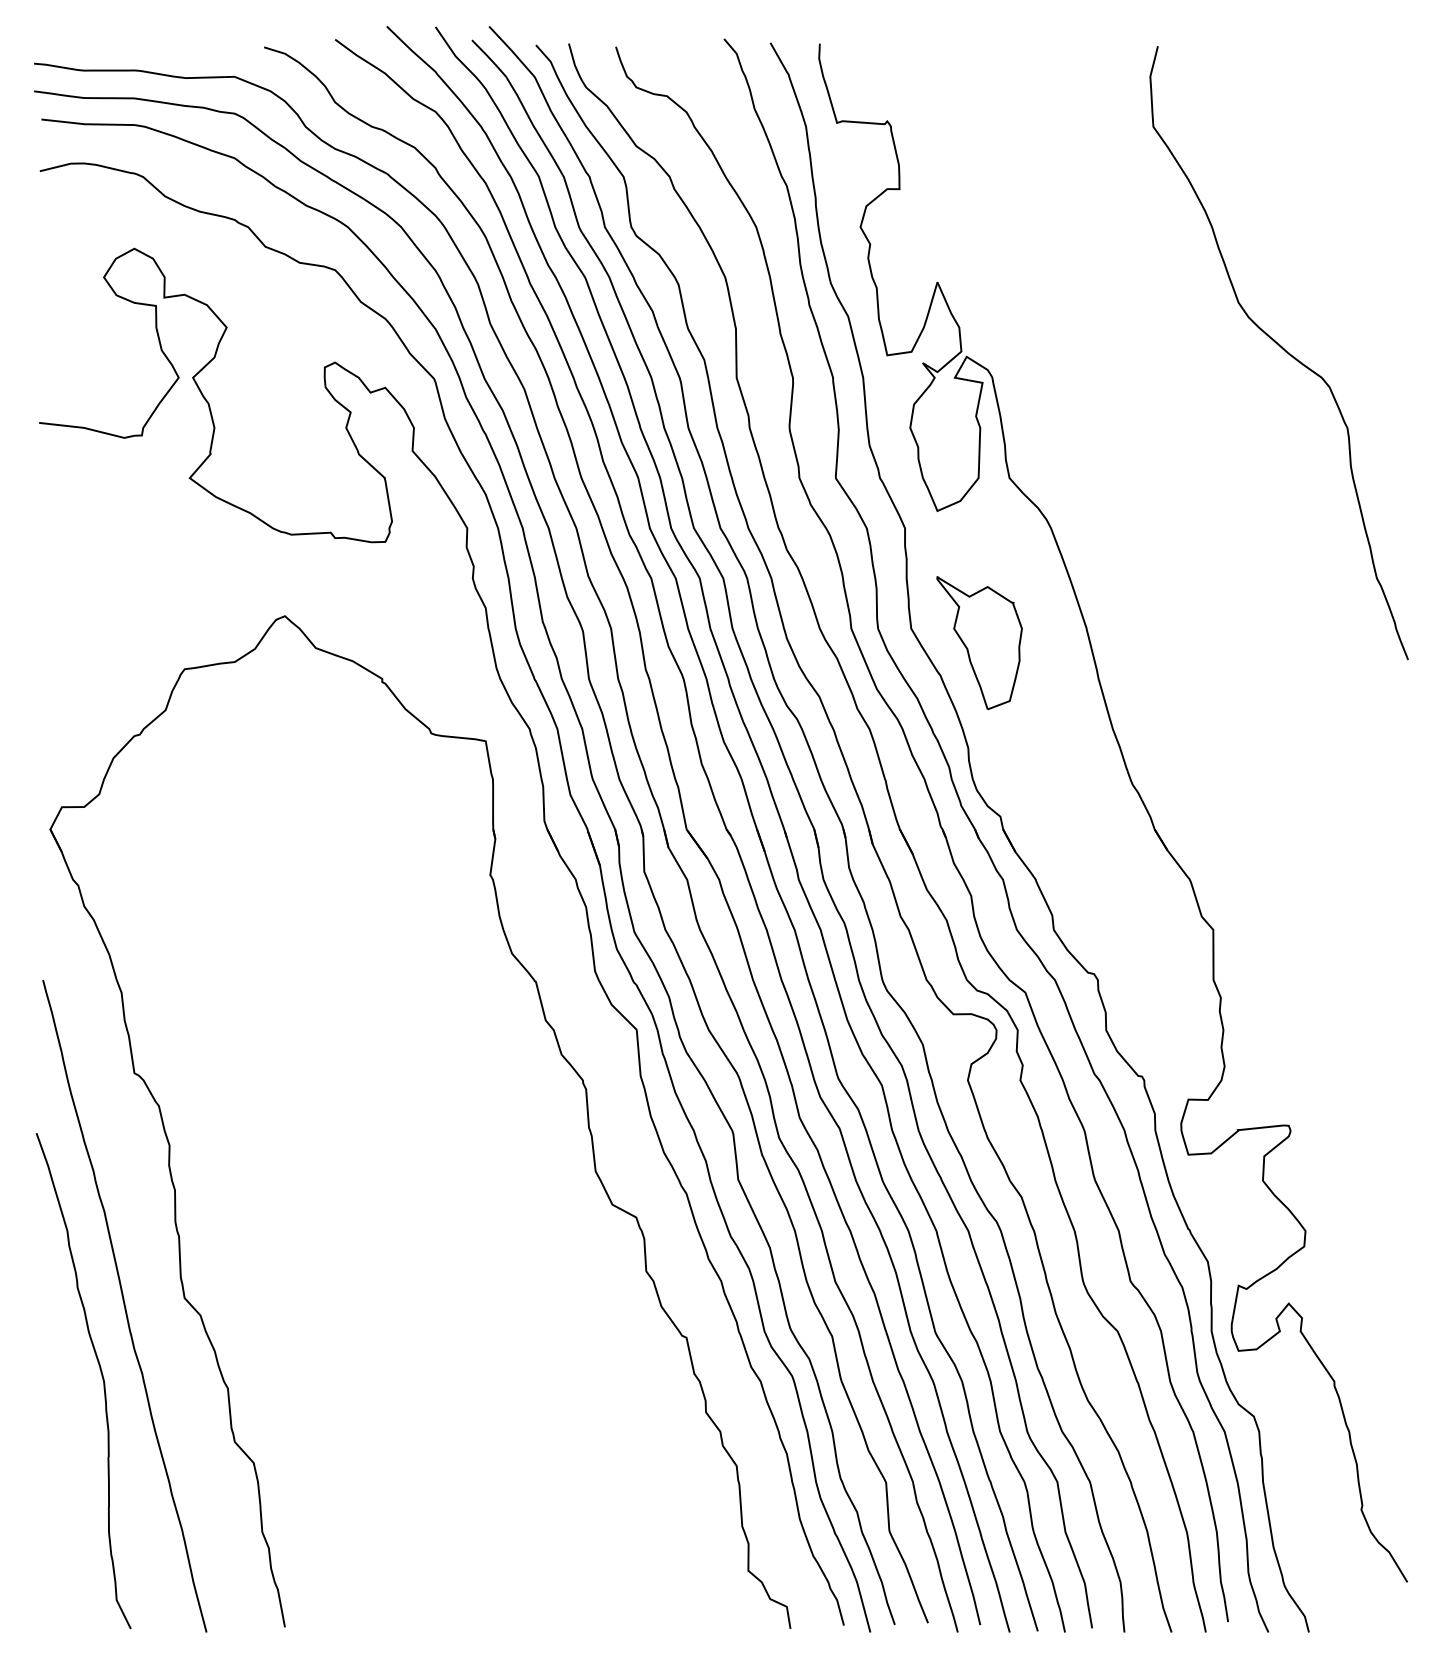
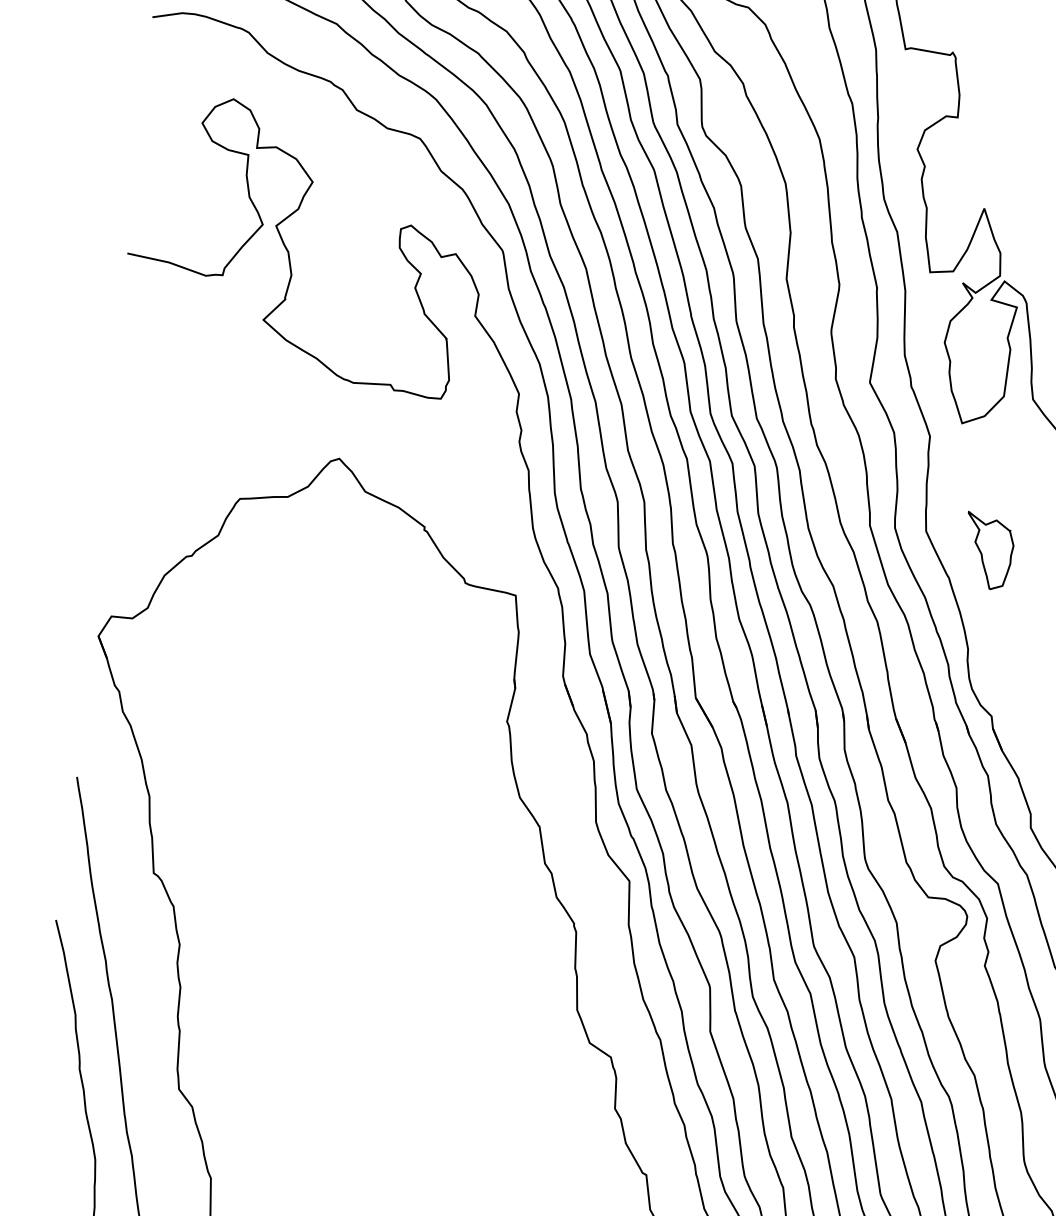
part: (979, 643) -> (988, 551), size x0.6

